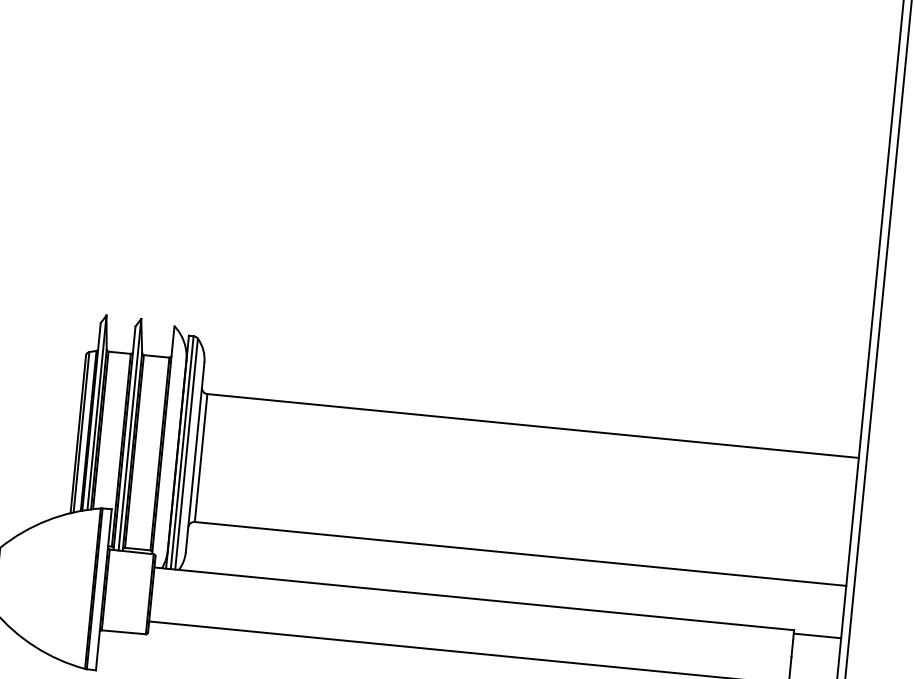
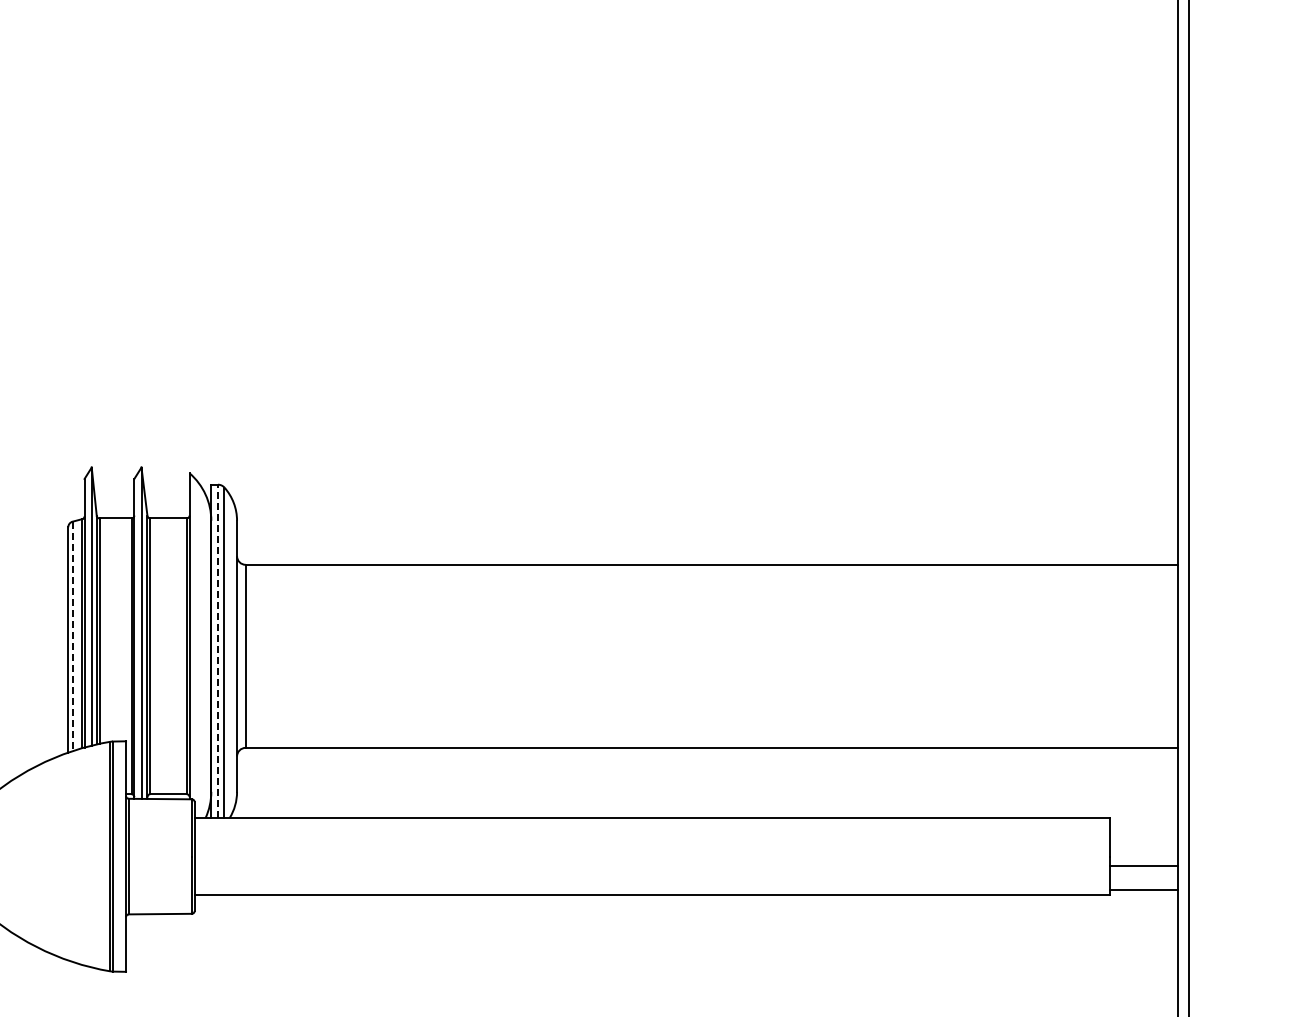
line: (81, 432) -> (72, 636), solid -> dashed
line: (182, 452) -> (218, 651), solid -> dashed
line: (817, 635) -> (1143, 865), moved

